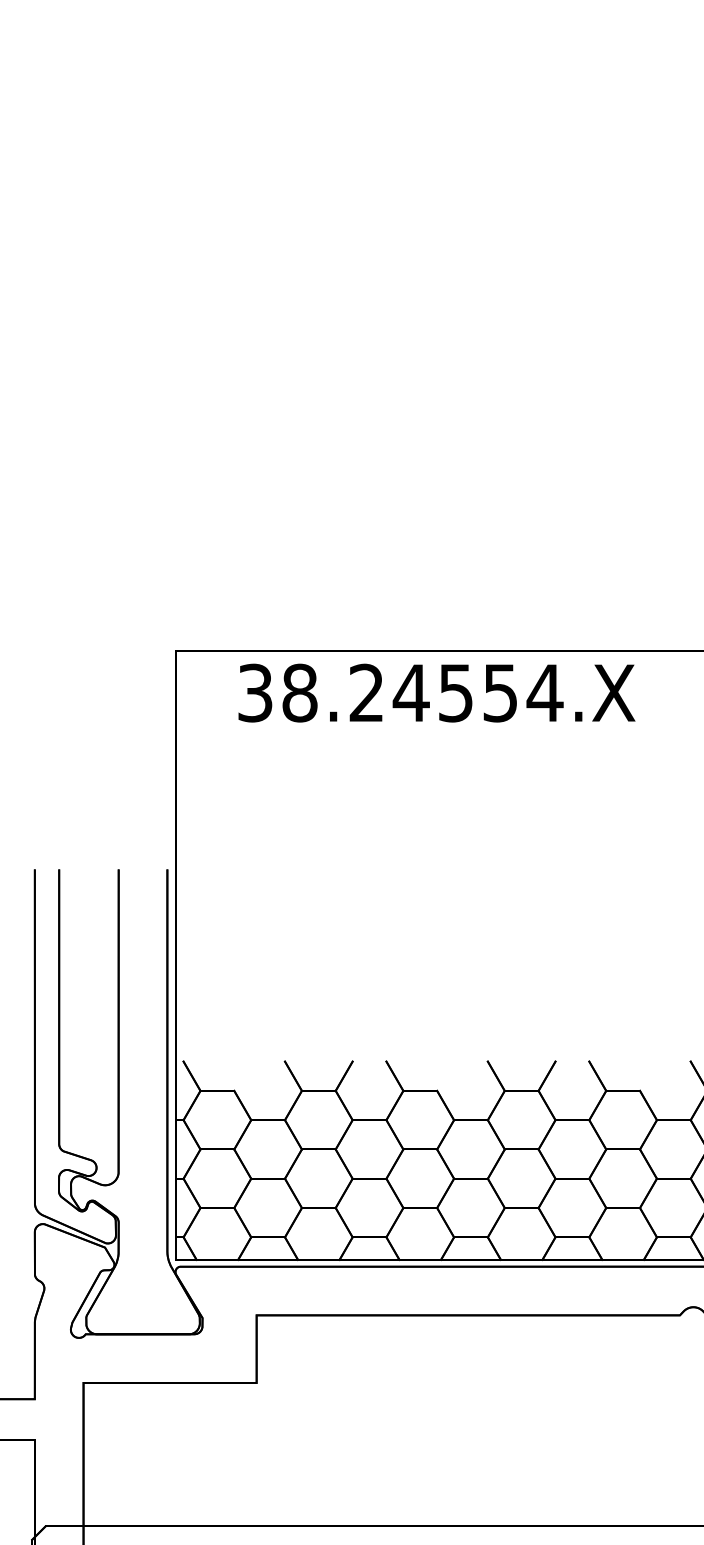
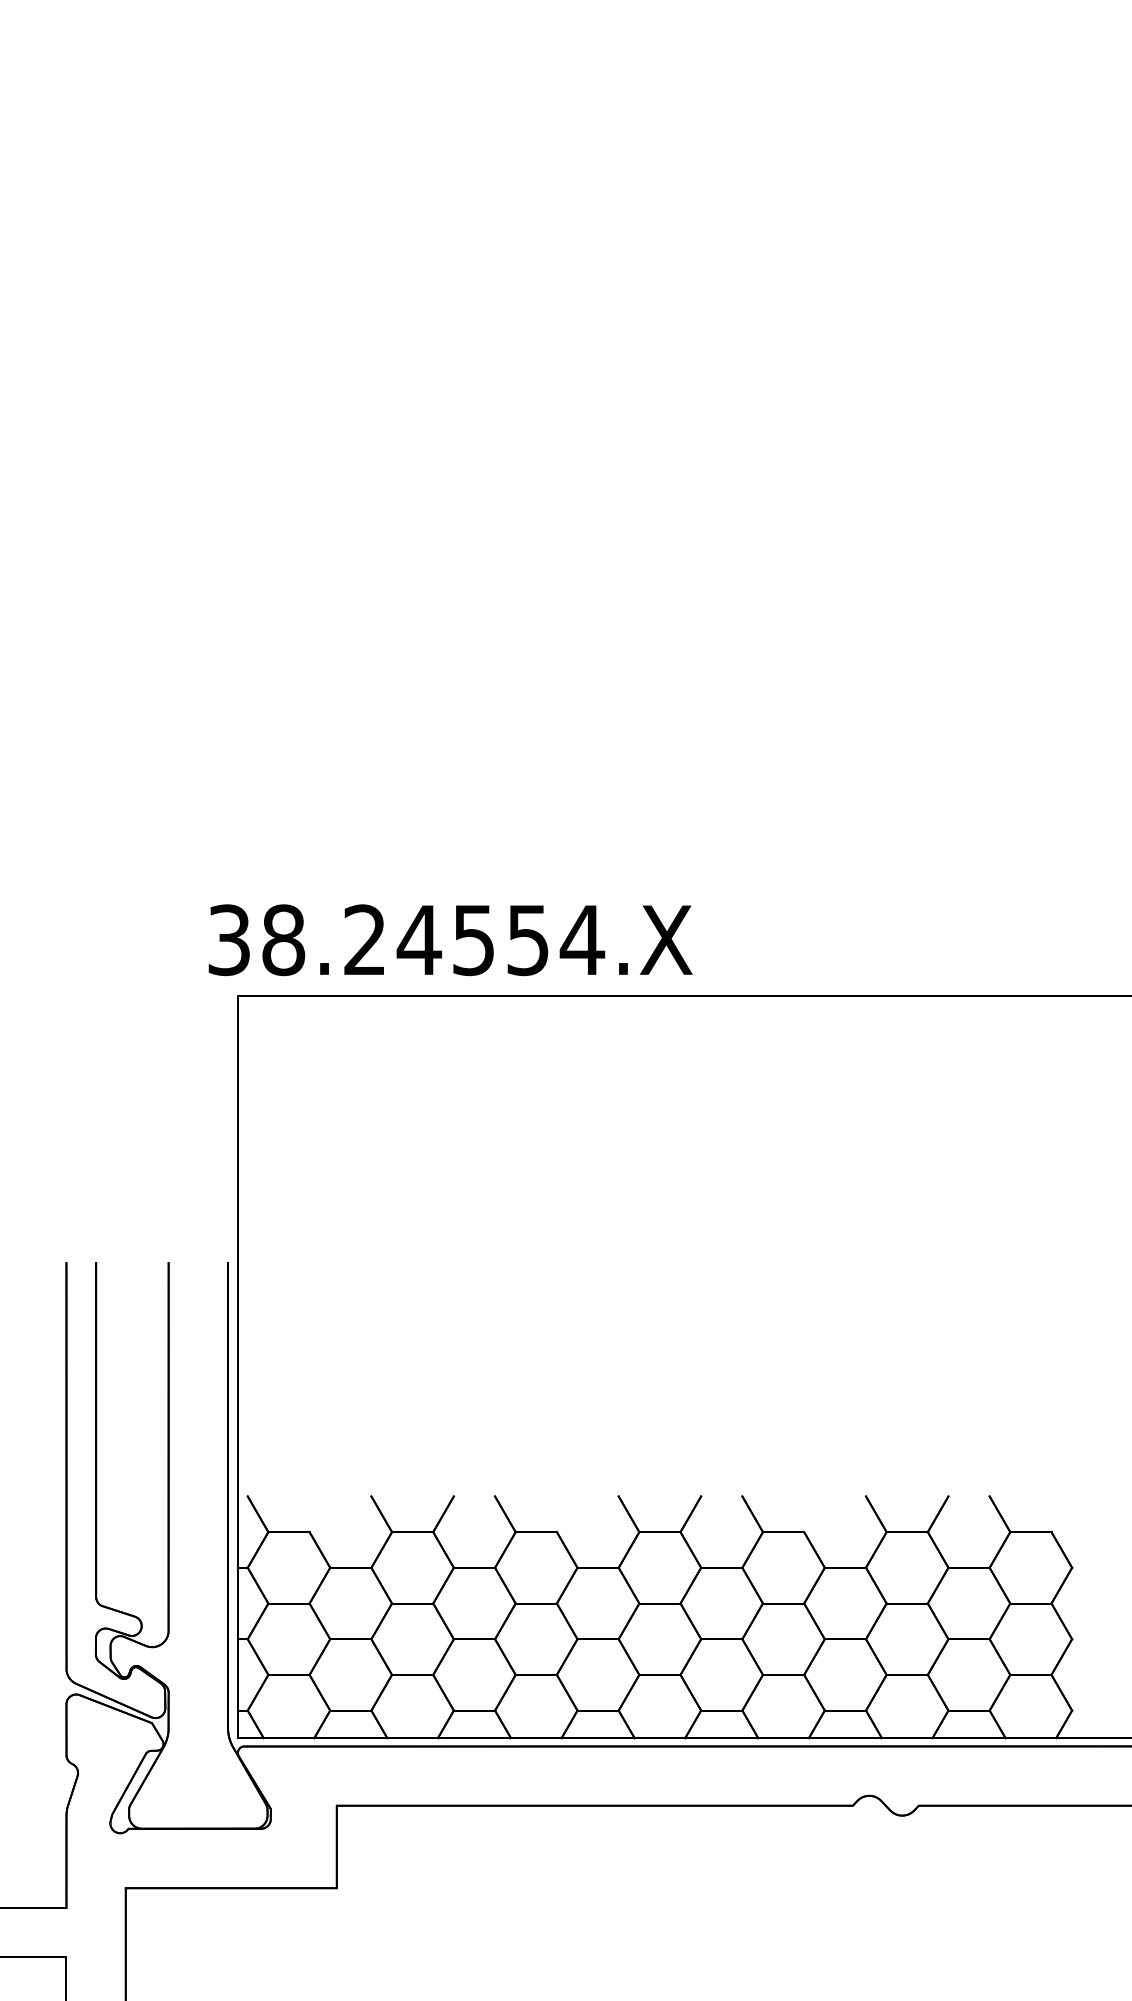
text: (436, 693) -> (450, 940), moved

